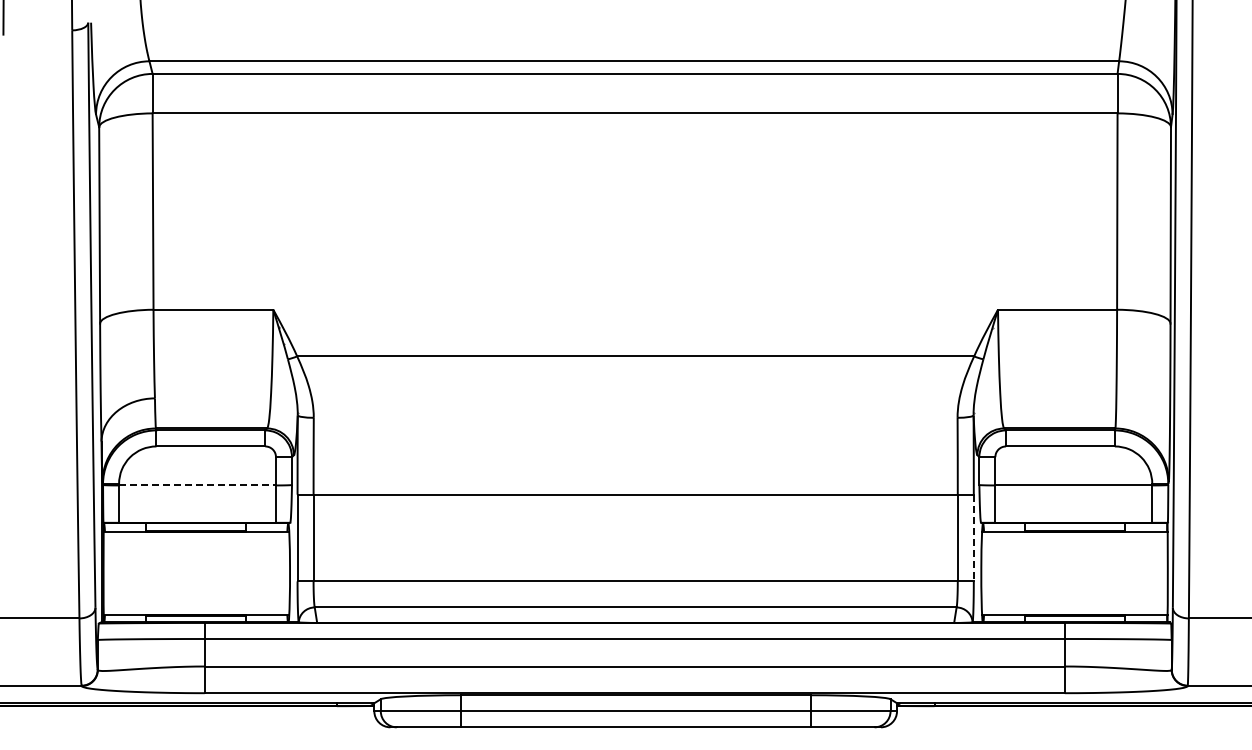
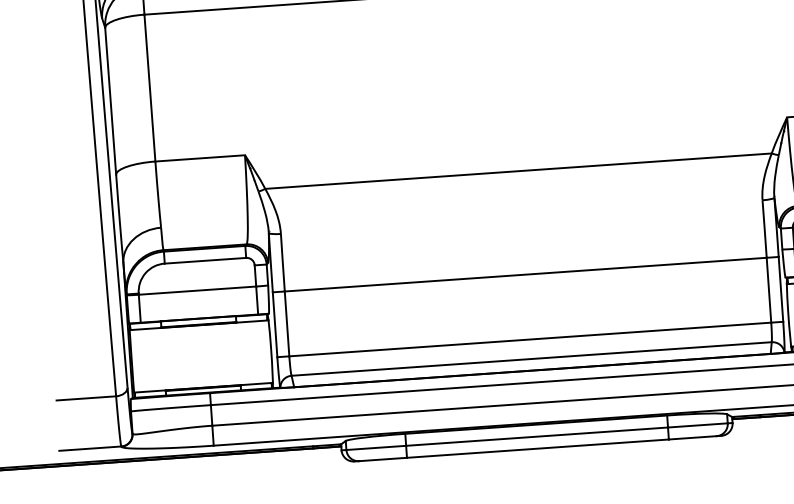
line: (198, 485) -> (198, 290), dashed -> solid
line: (973, 538) -> (780, 289), dashed -> solid

